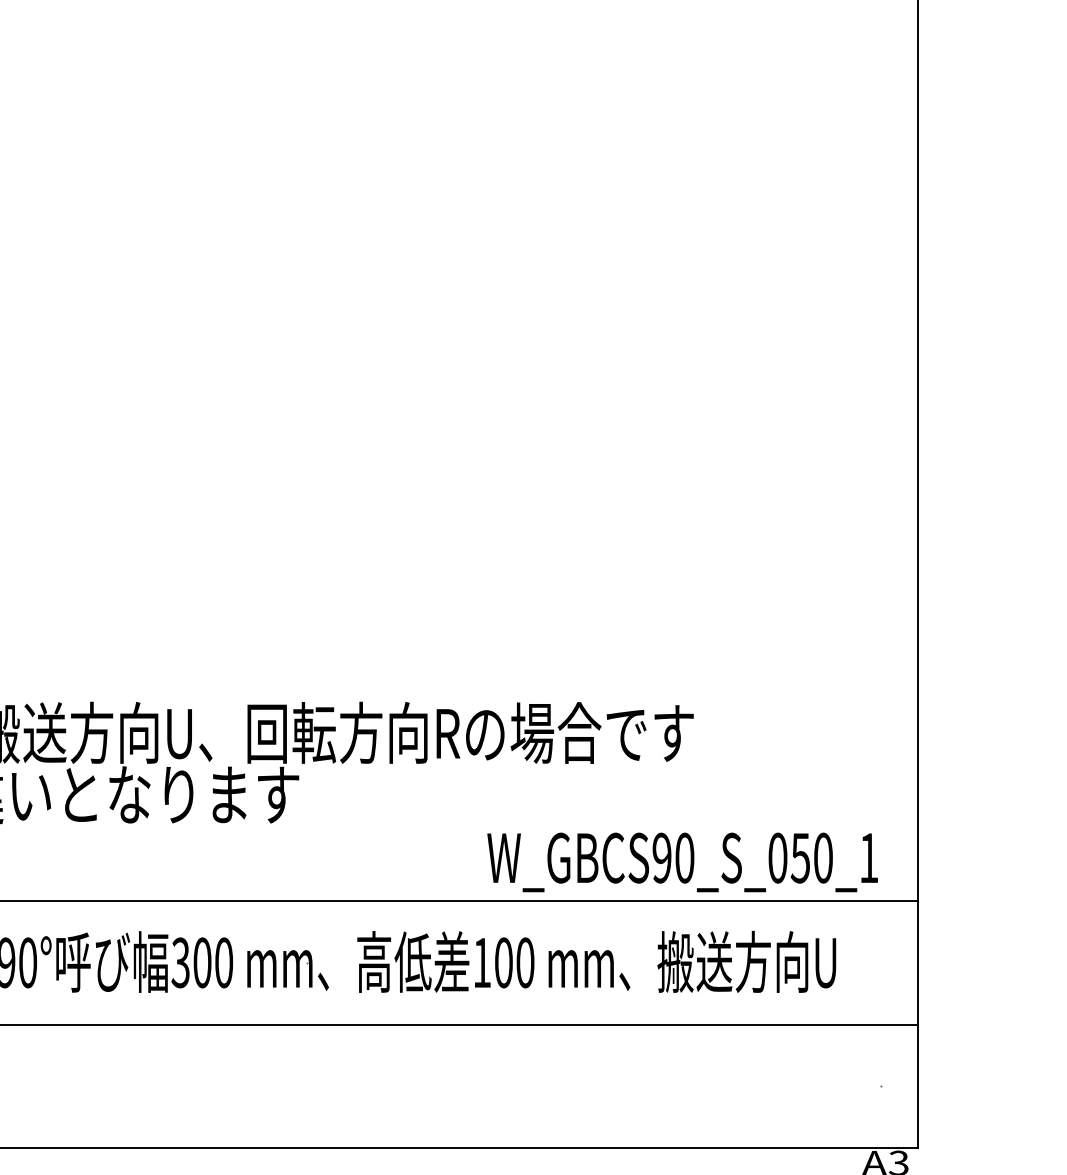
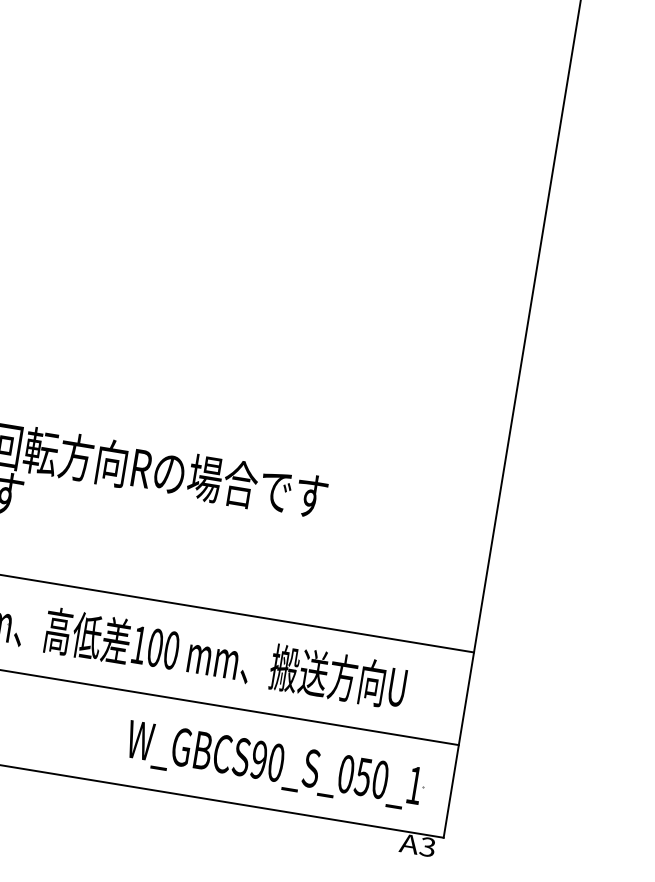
text: (682, 862) -> (273, 765), moved

